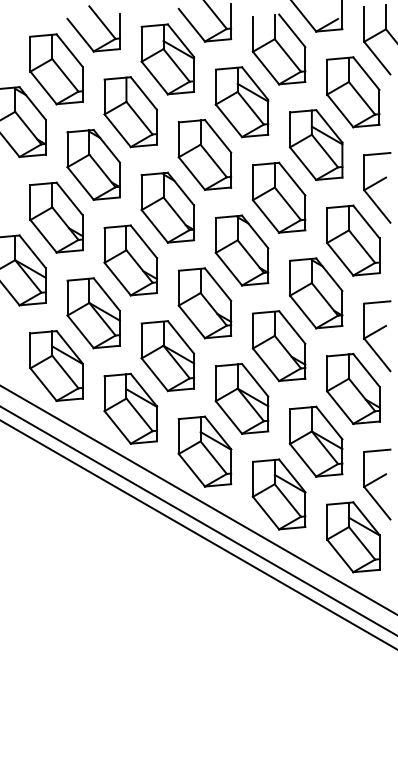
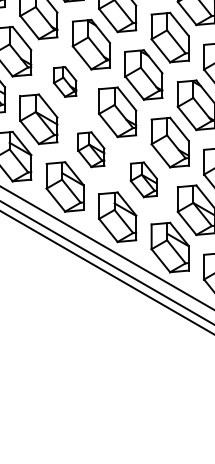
part: (130, 260) -> (64, 81), size x0.6
part: (167, 356) -> (91, 149), size x0.7
part: (241, 398) -> (143, 179), size x0.7

